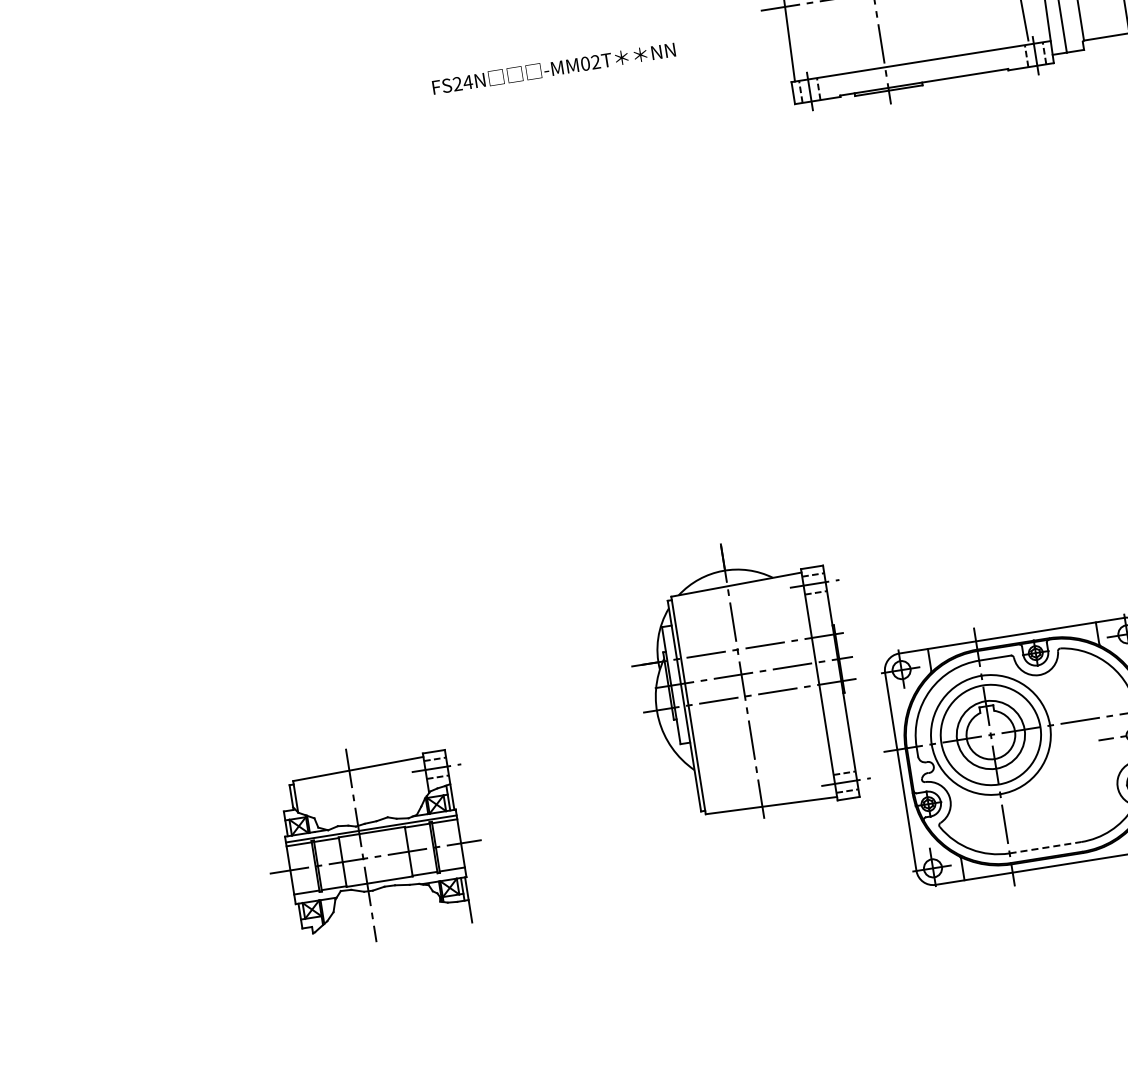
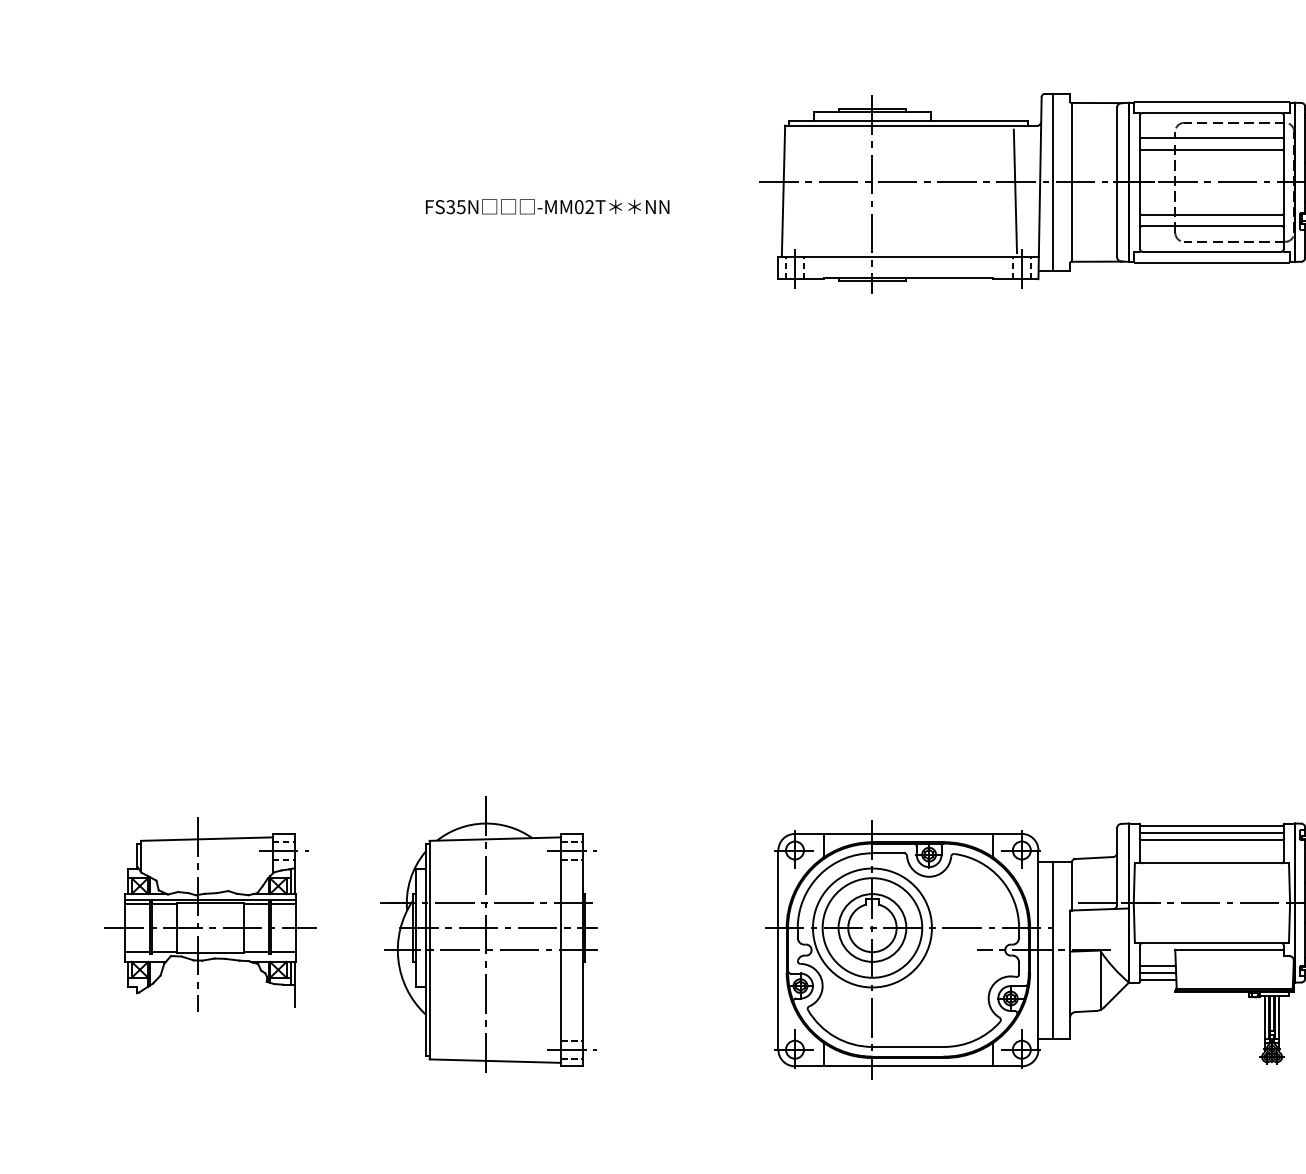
text: (462, 83) -> (455, 207), FS24N -> FS35N
part: (744, 680) -> (488, 934), moved
part: (373, 843) -> (210, 914), moved
line: (1045, 847) -> (908, 1046), dashed -> solid

